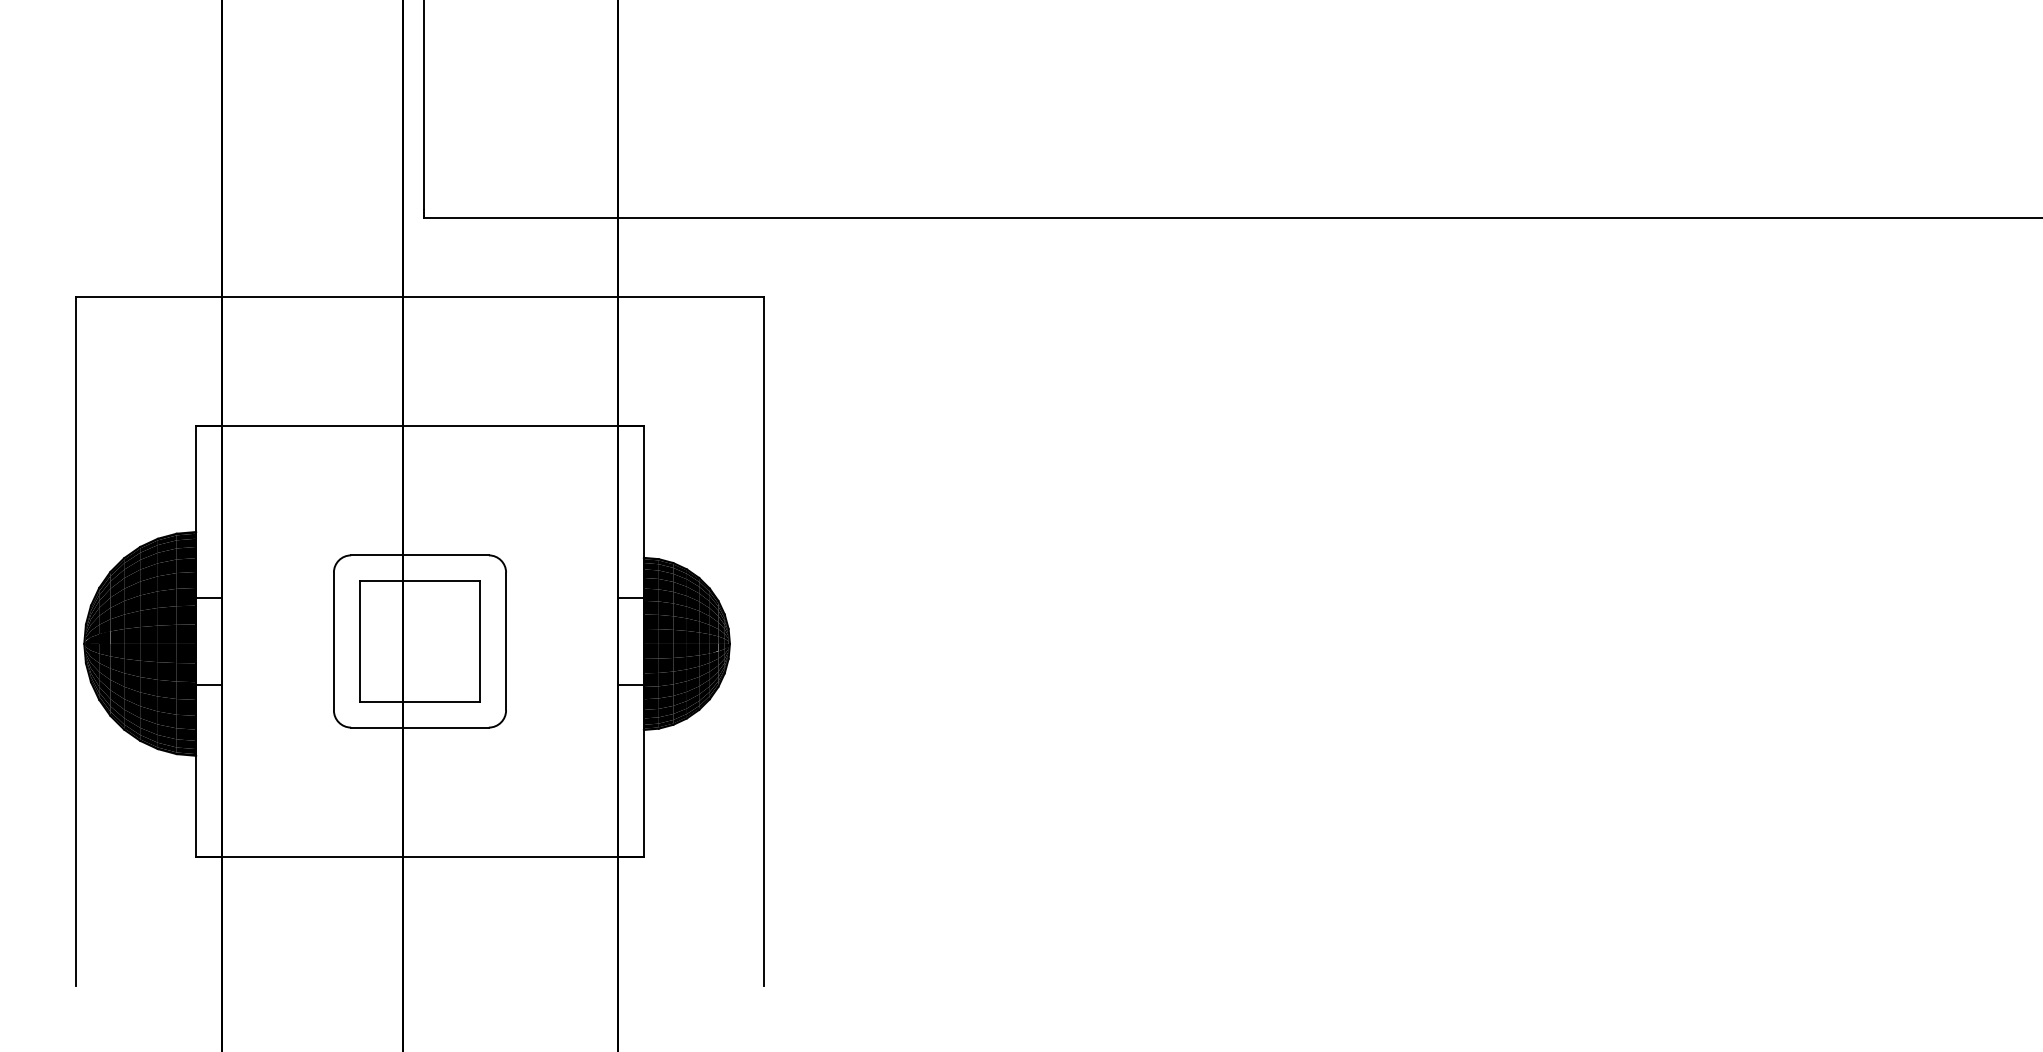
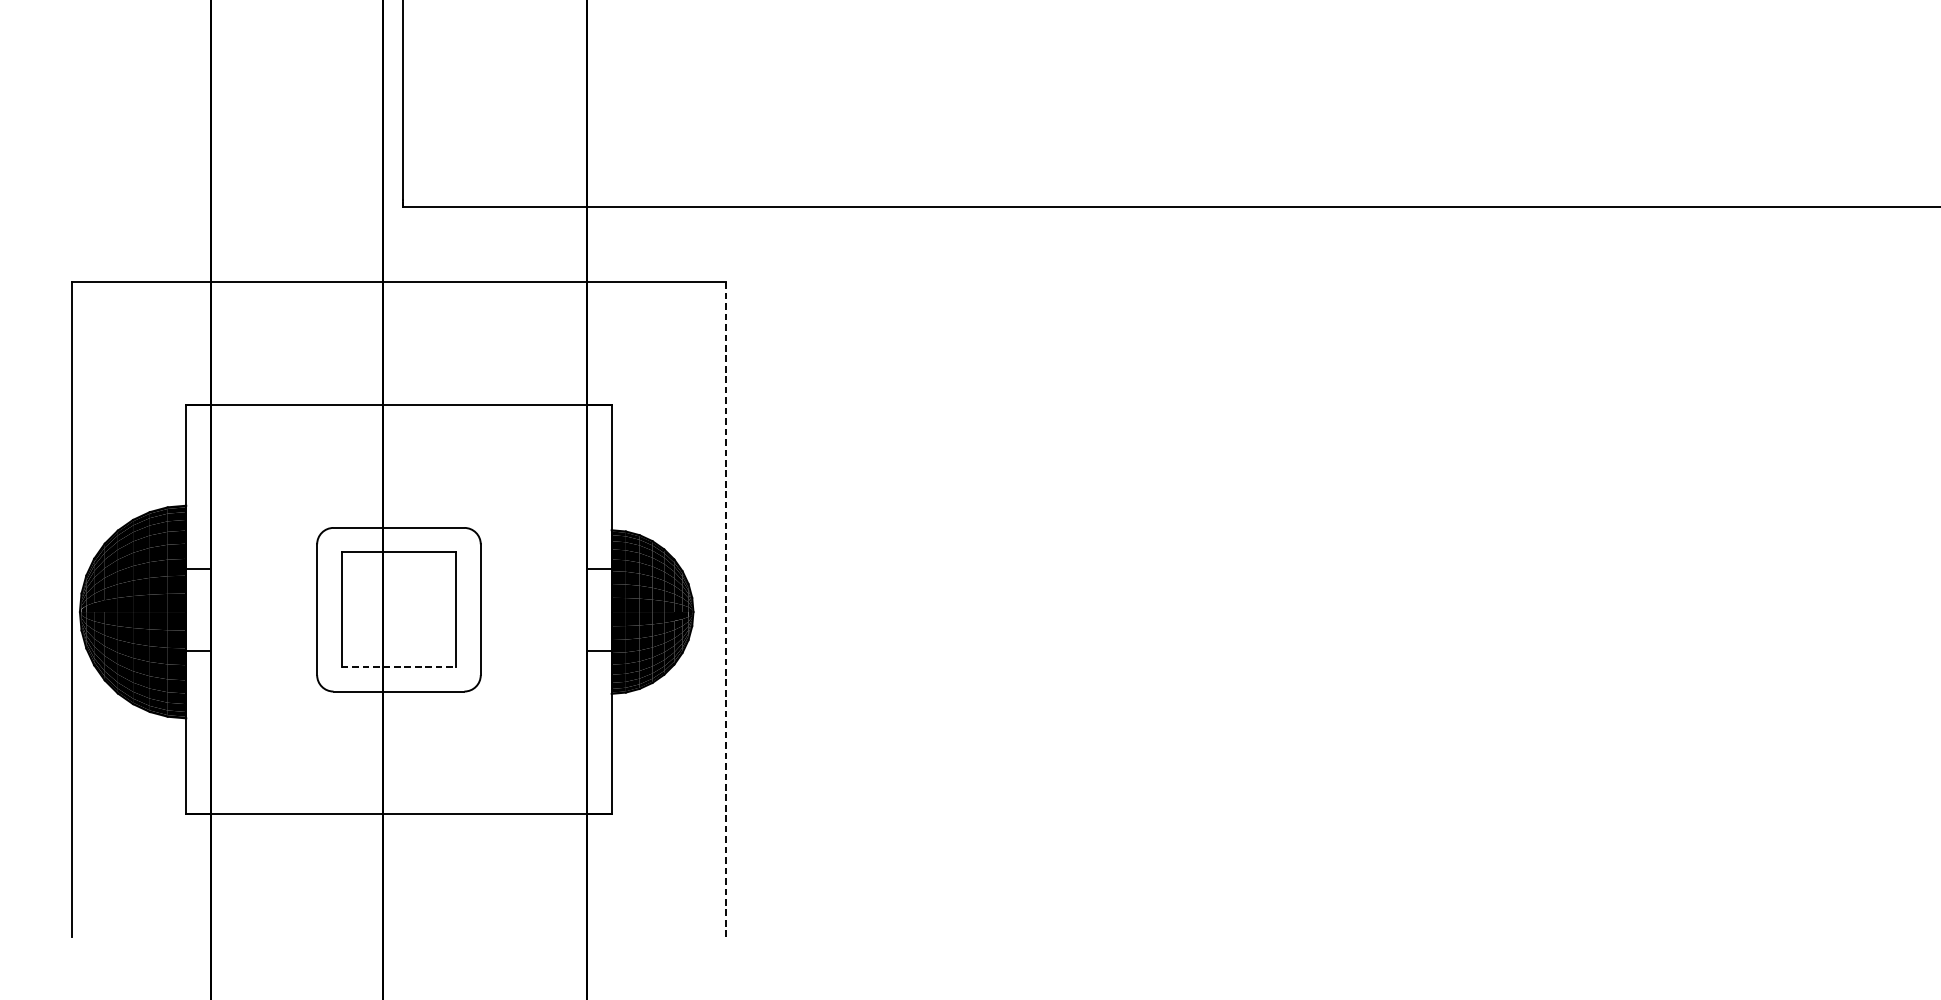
line: (764, 640) -> (726, 608), solid -> dashed
line: (420, 701) -> (399, 666), solid -> dashed

